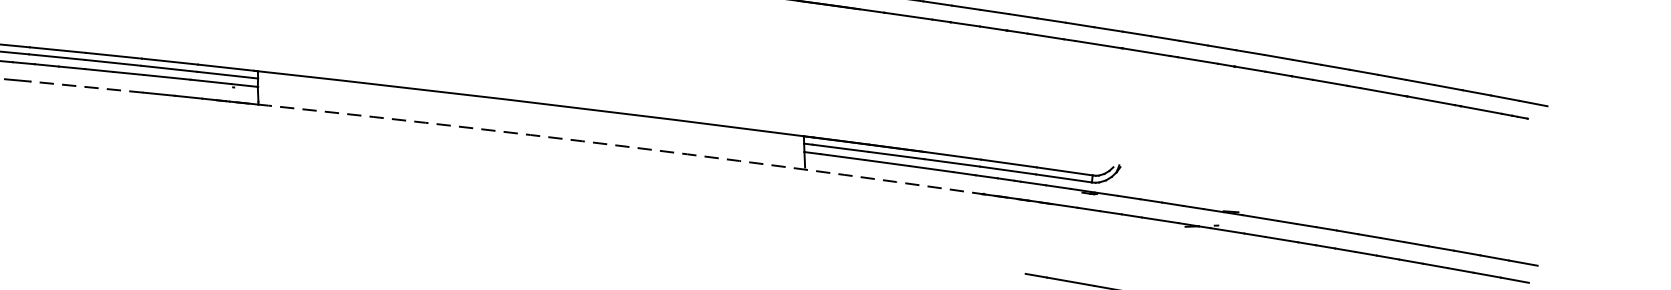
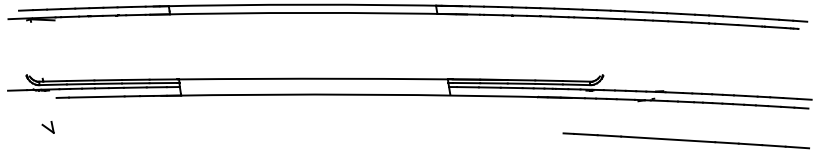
line: (86, 87) -> (96, 97), dashed -> solid
arc: (634, 147) -> (366, 94), dashed -> solid

